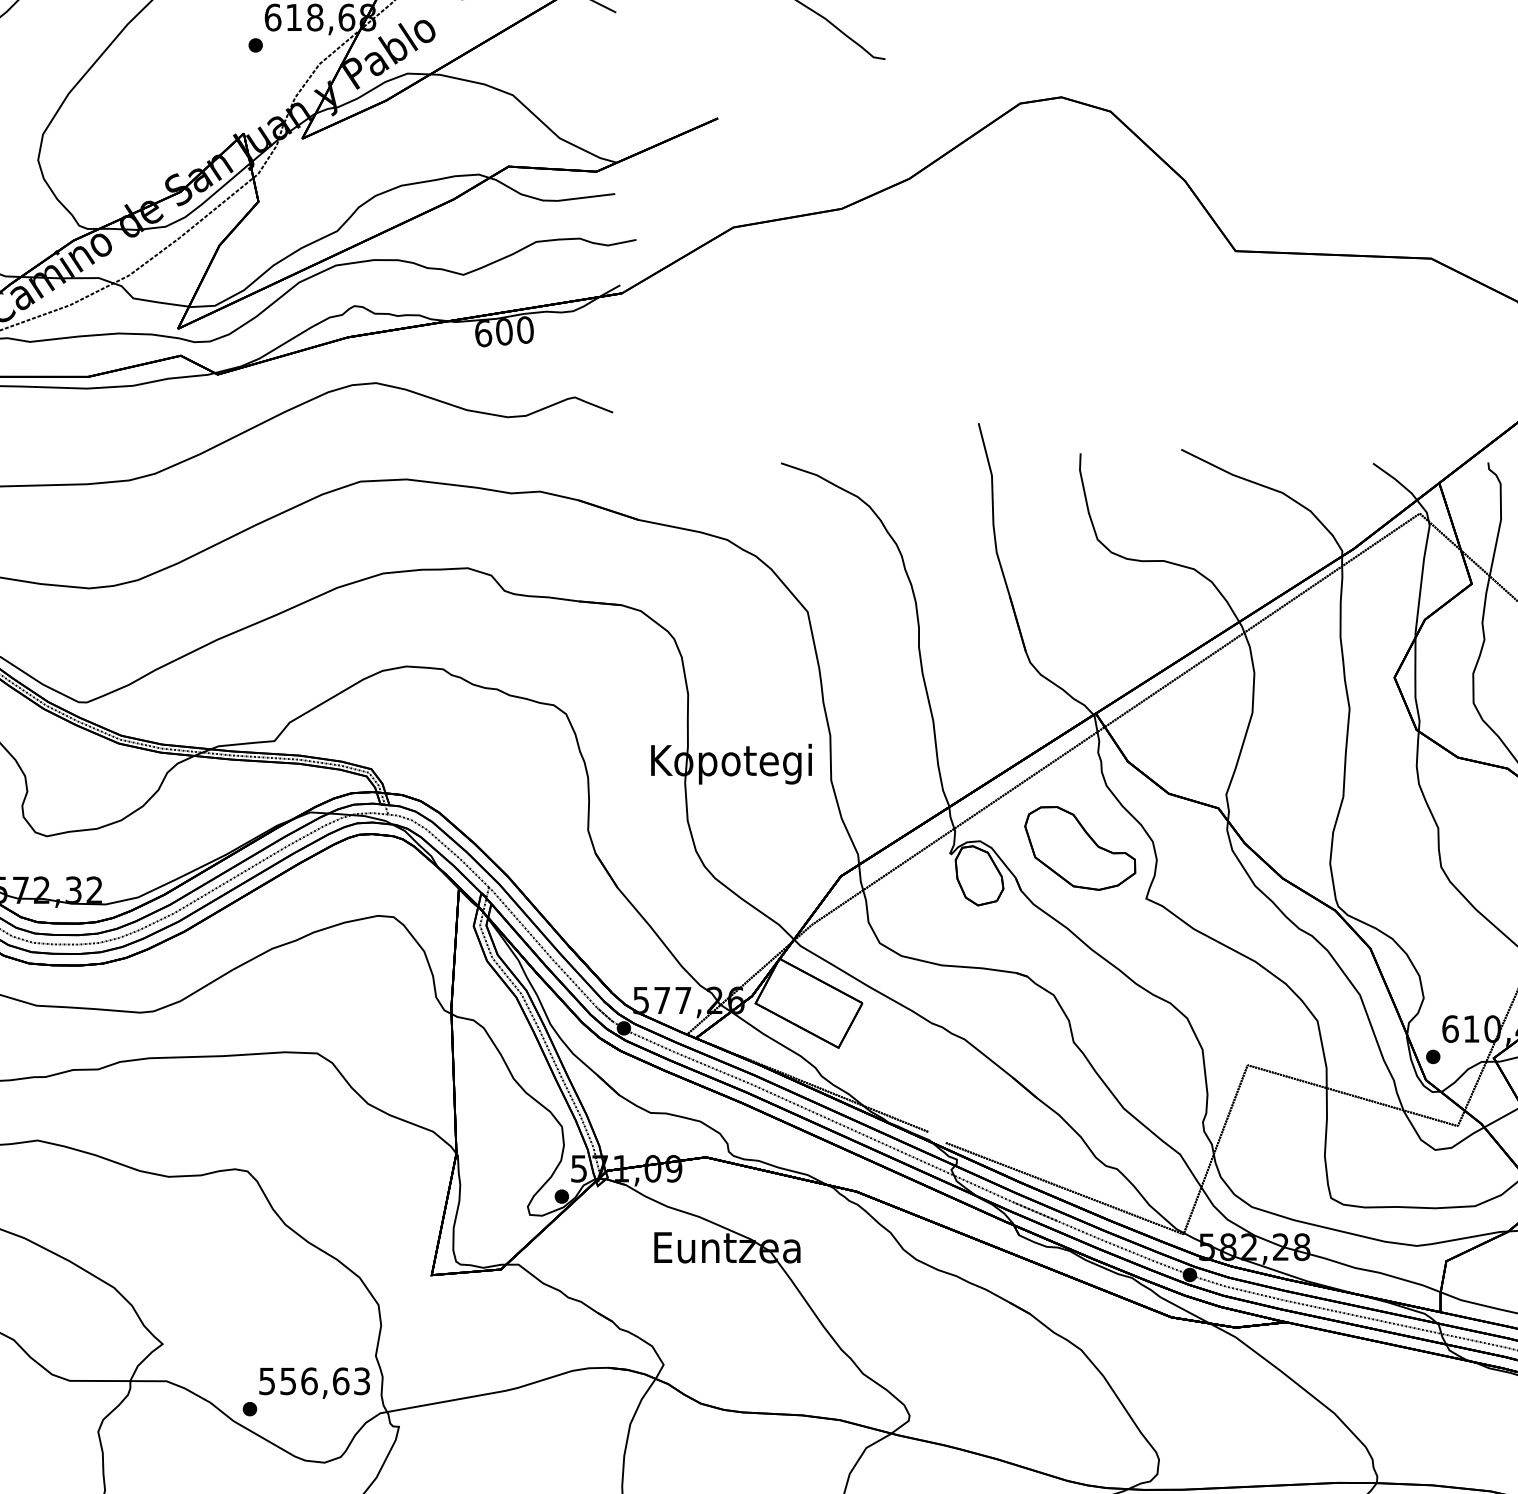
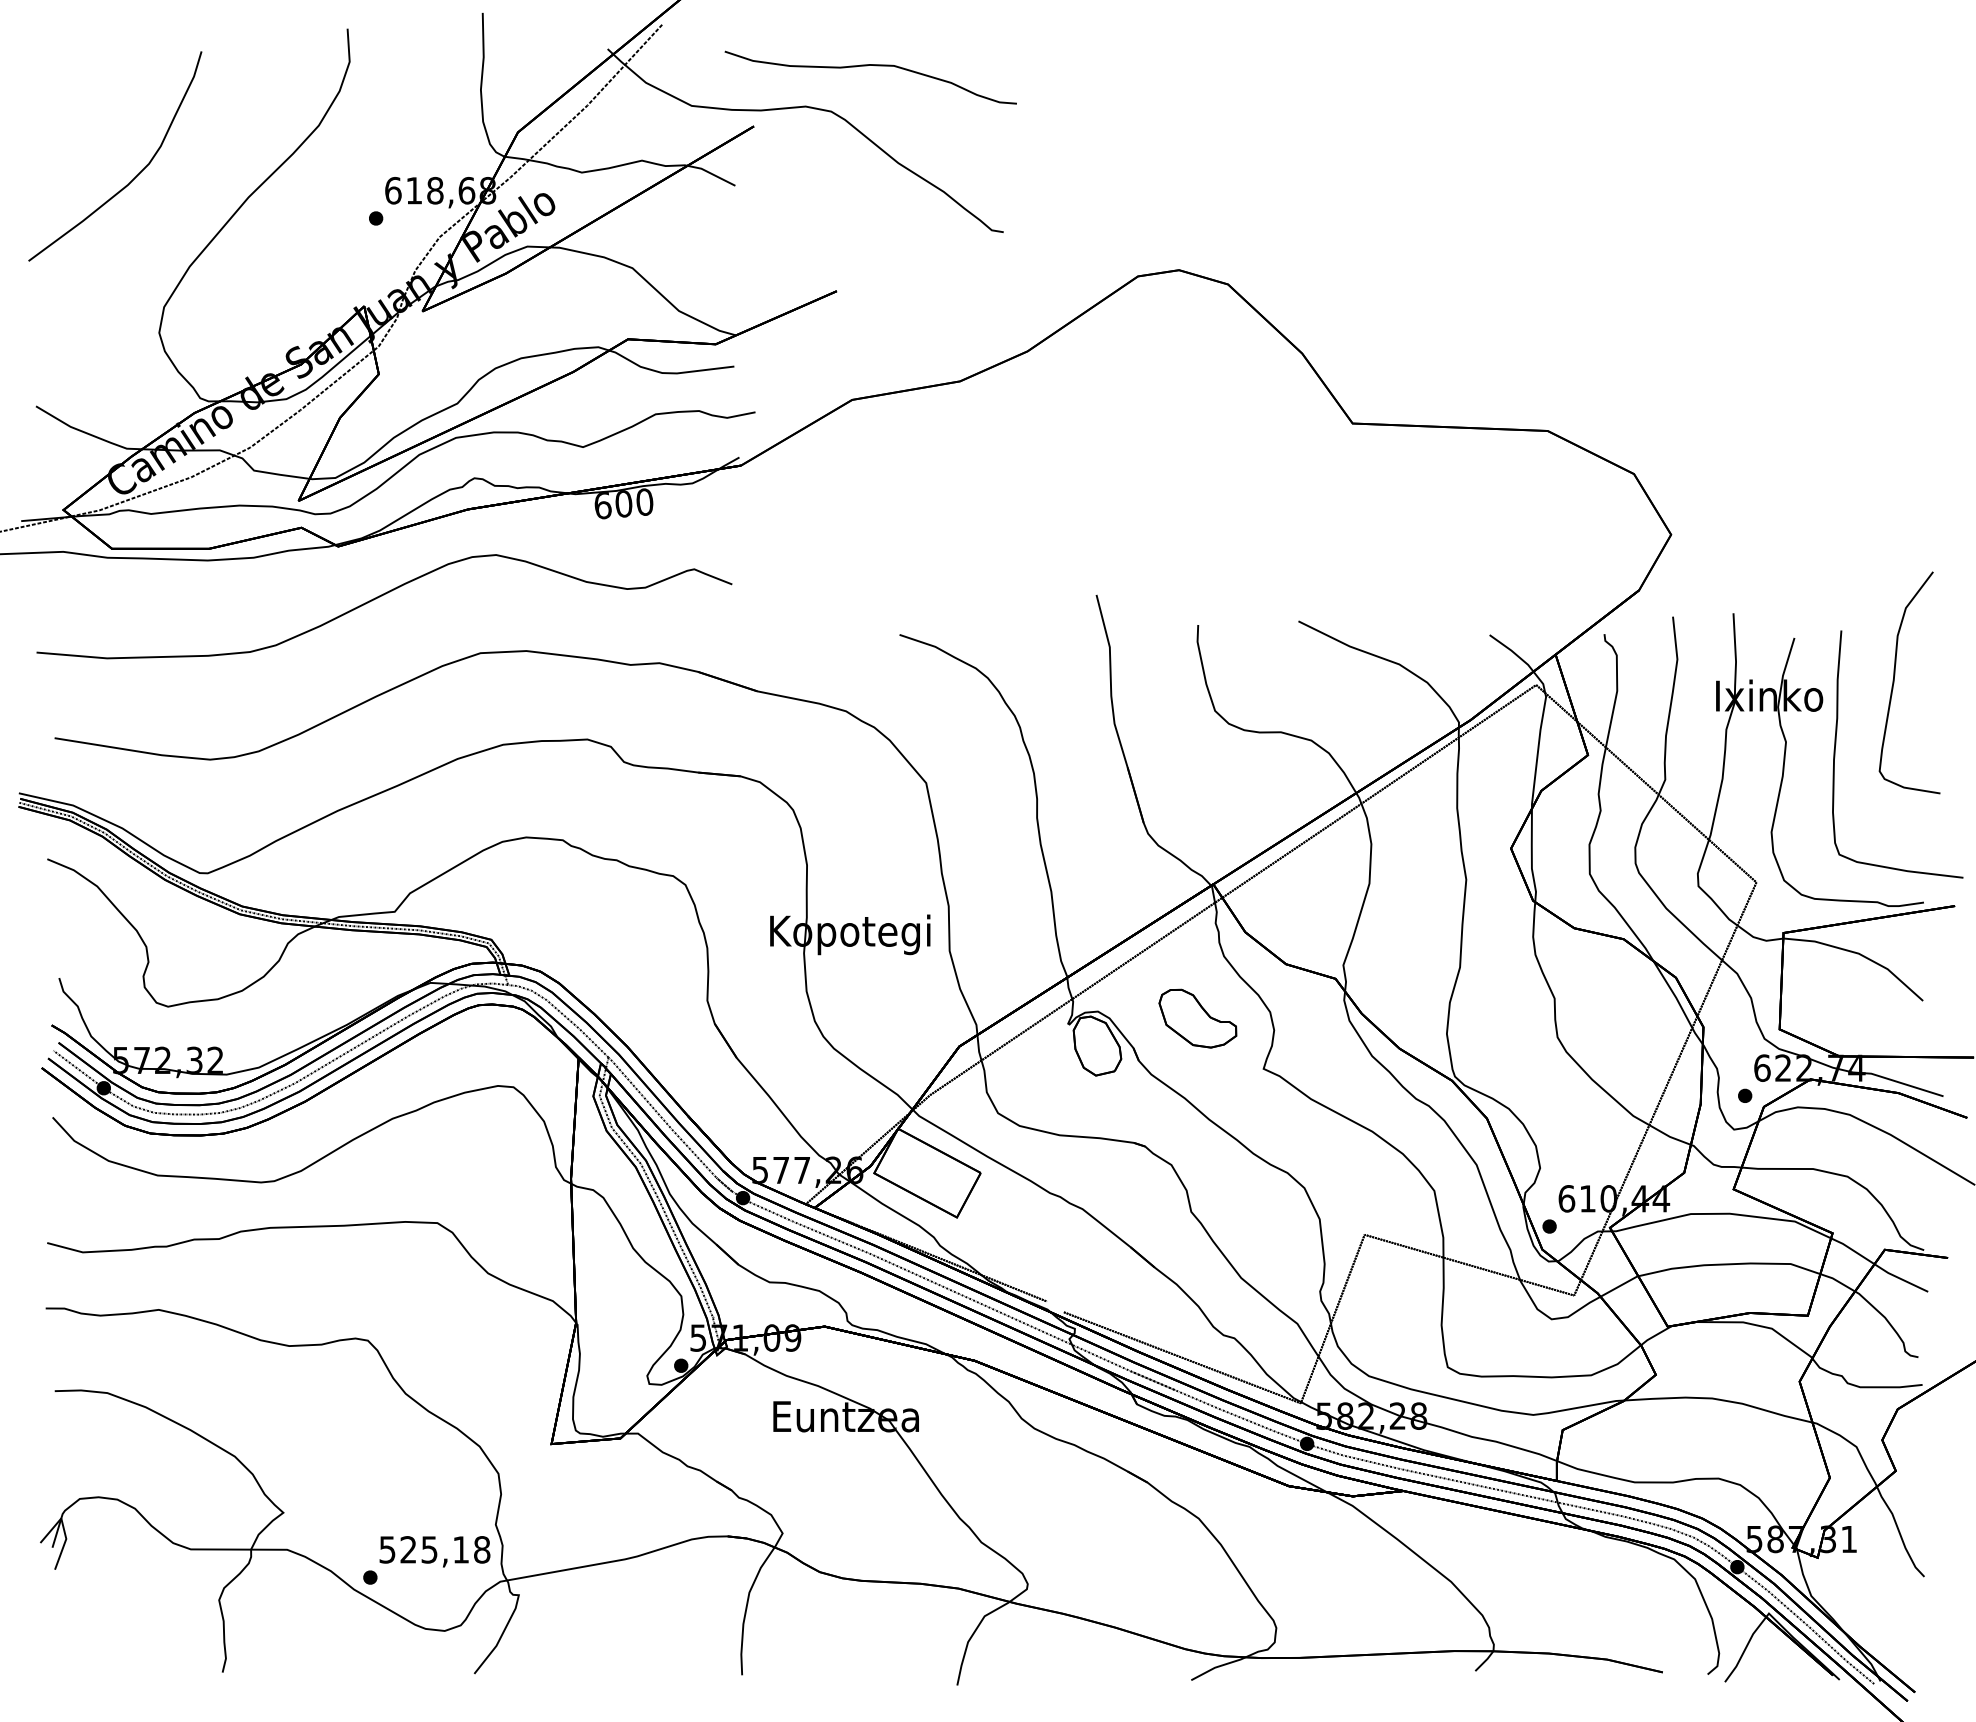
part: (1079, 848) -> (1197, 1018), size x0.7
text: (325, 1380) -> (445, 1549), 556,63 -> 525,18

